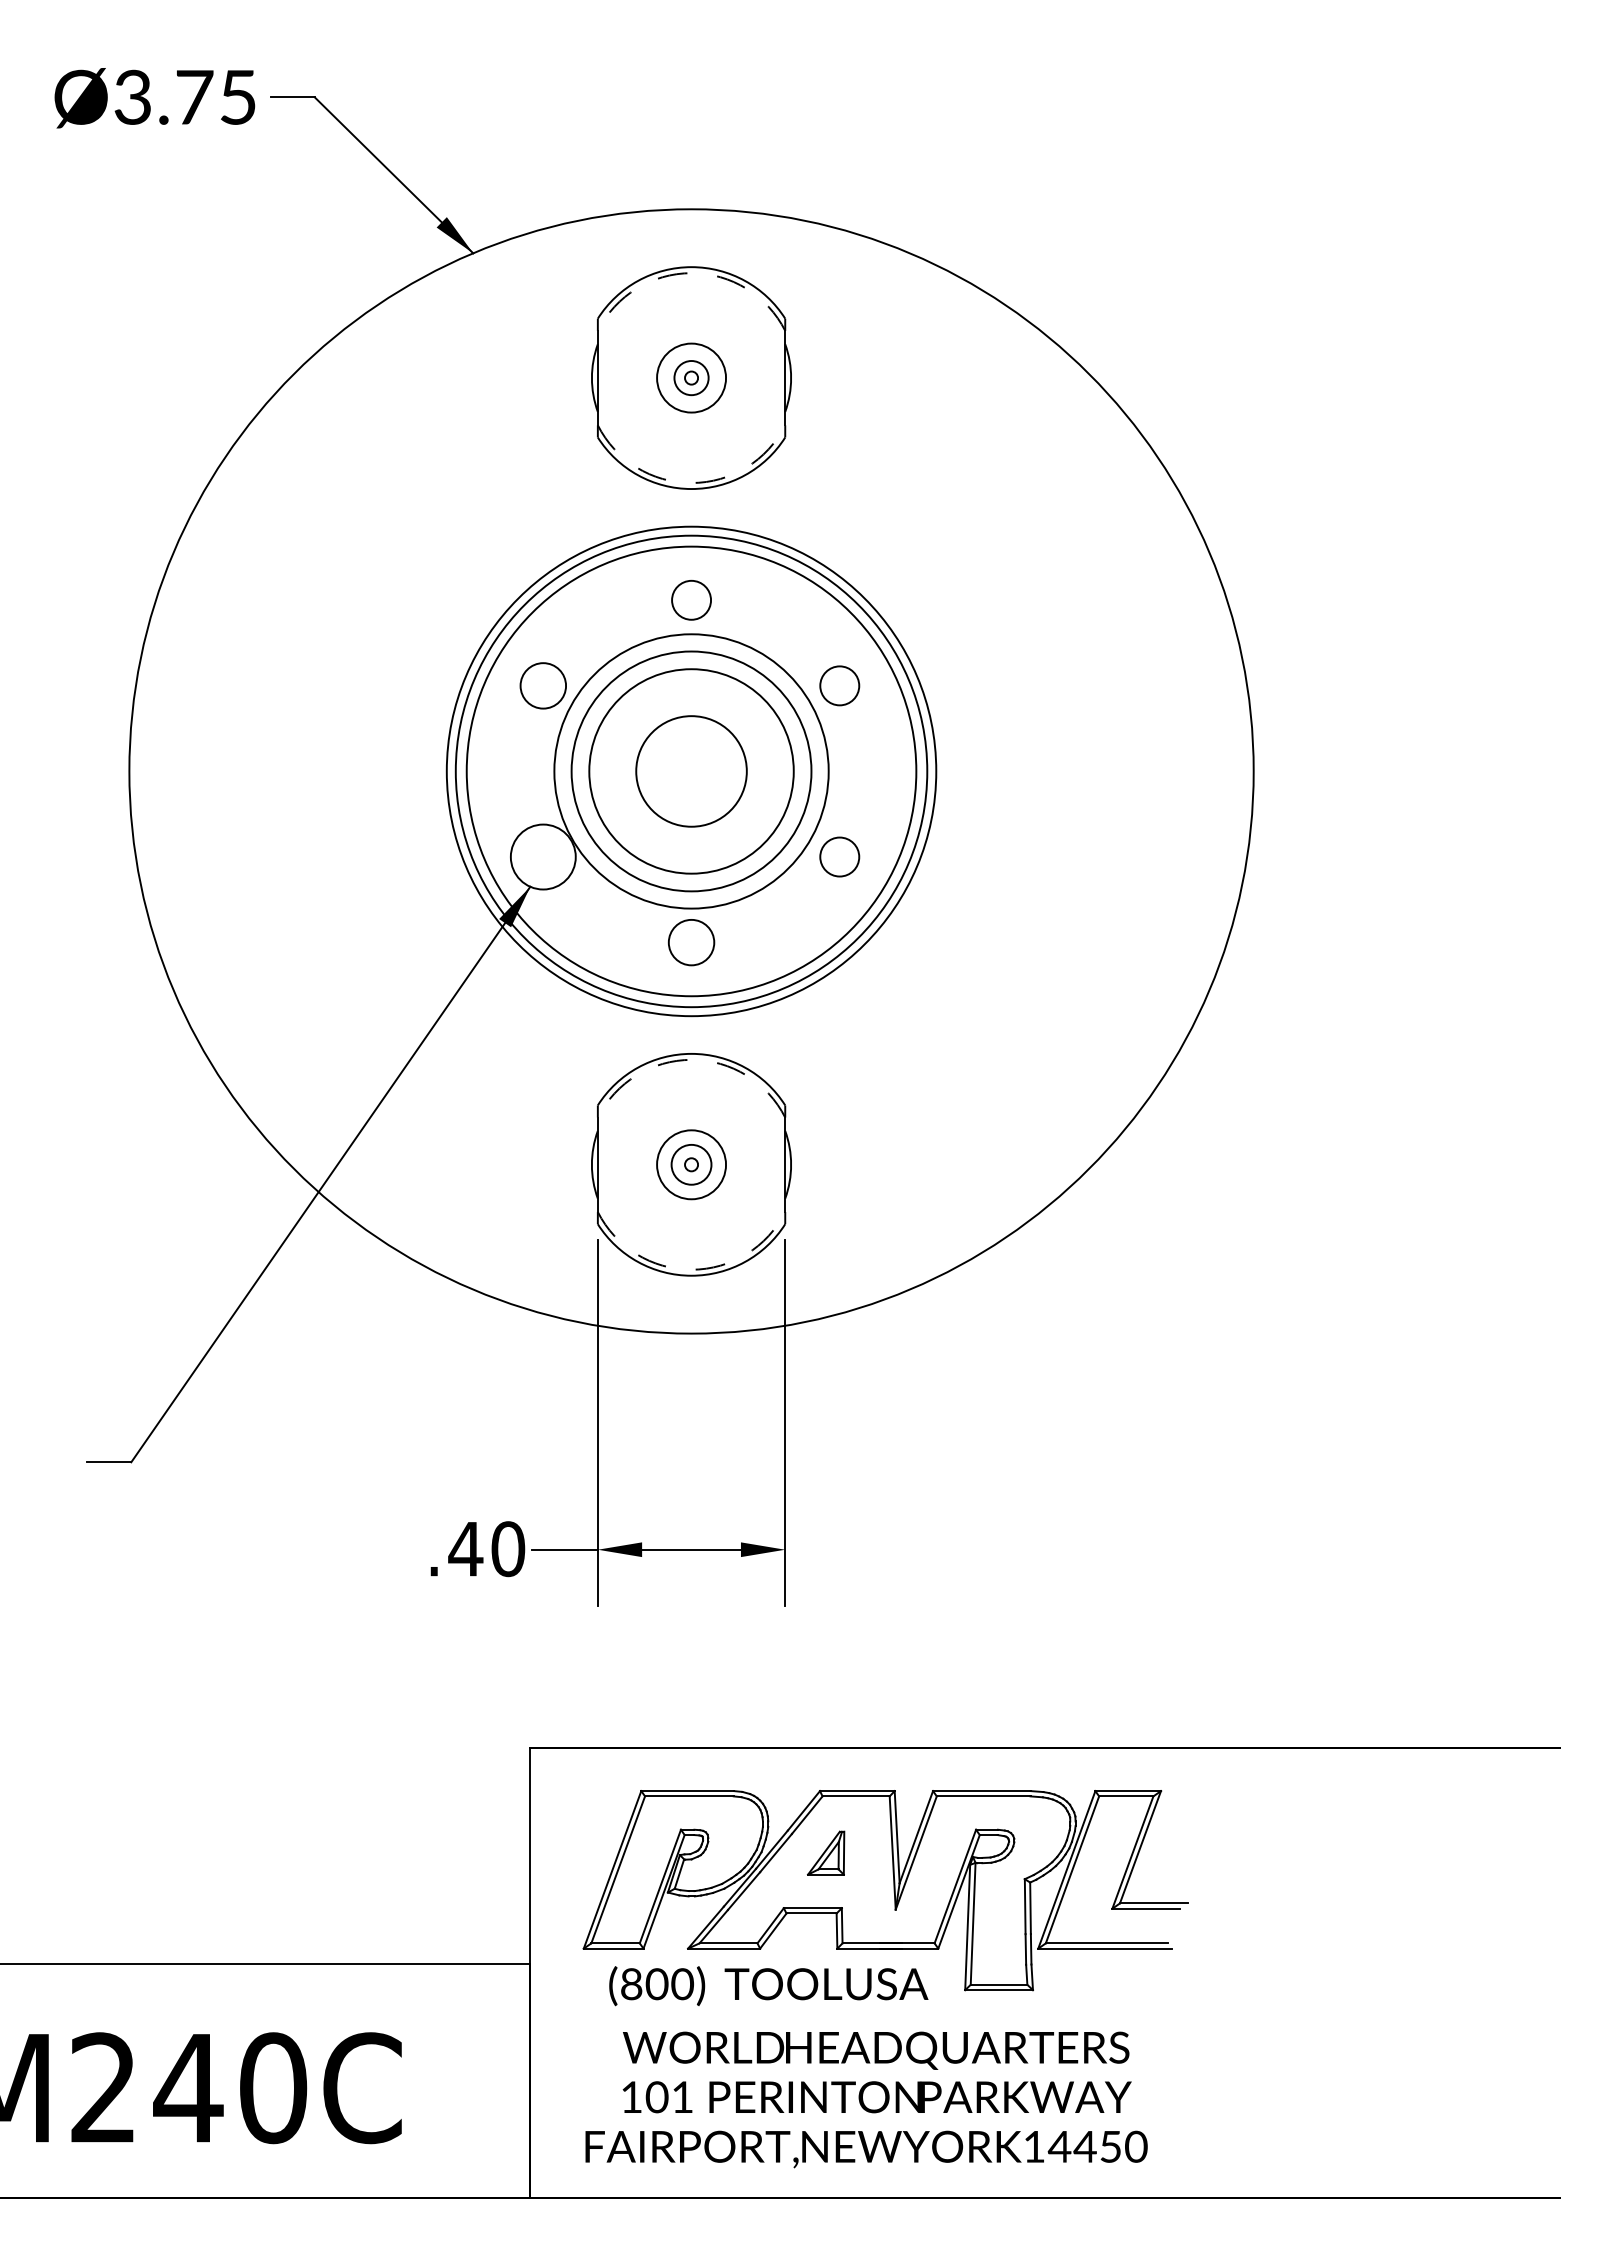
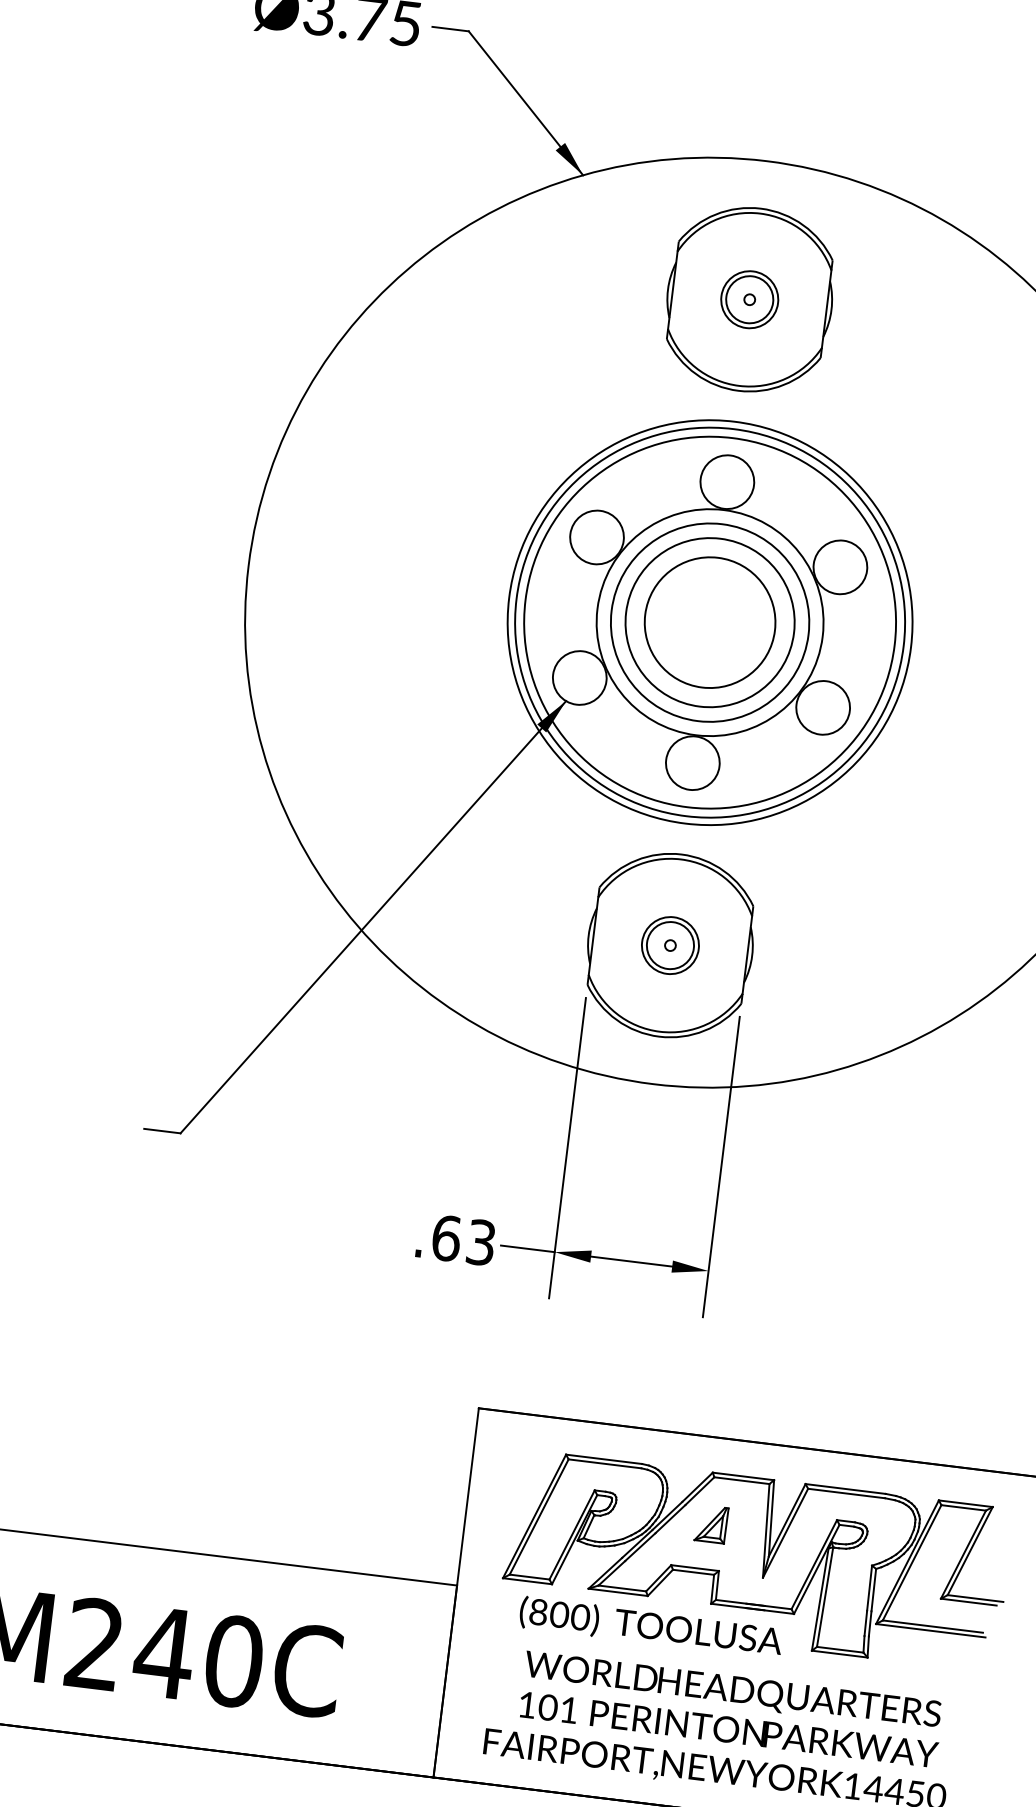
arc: (691, 273) -> (760, 213), dashed -> solid
circle: (691, 377) -> (749, 299), size x1.67
arc: (691, 483) -> (739, 386), dashed -> solid
circle: (691, 599) -> (727, 481), size x1.67
circle: (542, 685) -> (596, 537), size x1.43
circle: (839, 685) -> (840, 567), size x1.67
circle: (691, 771) -> (710, 622), size x1.43
circle: (839, 856) -> (822, 707), size x1.67
circle: (691, 942) -> (692, 763), size x1.43
arc: (691, 1059) -> (681, 859), dashed -> solid
circle: (691, 1164) -> (670, 945), size x1.43
arc: (691, 1269) -> (659, 1031), dashed -> solid
text: (486, 1549) -> (463, 1240), .40 -> .63

